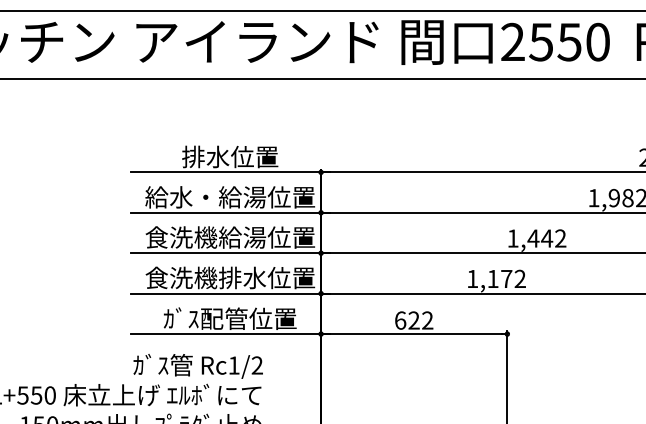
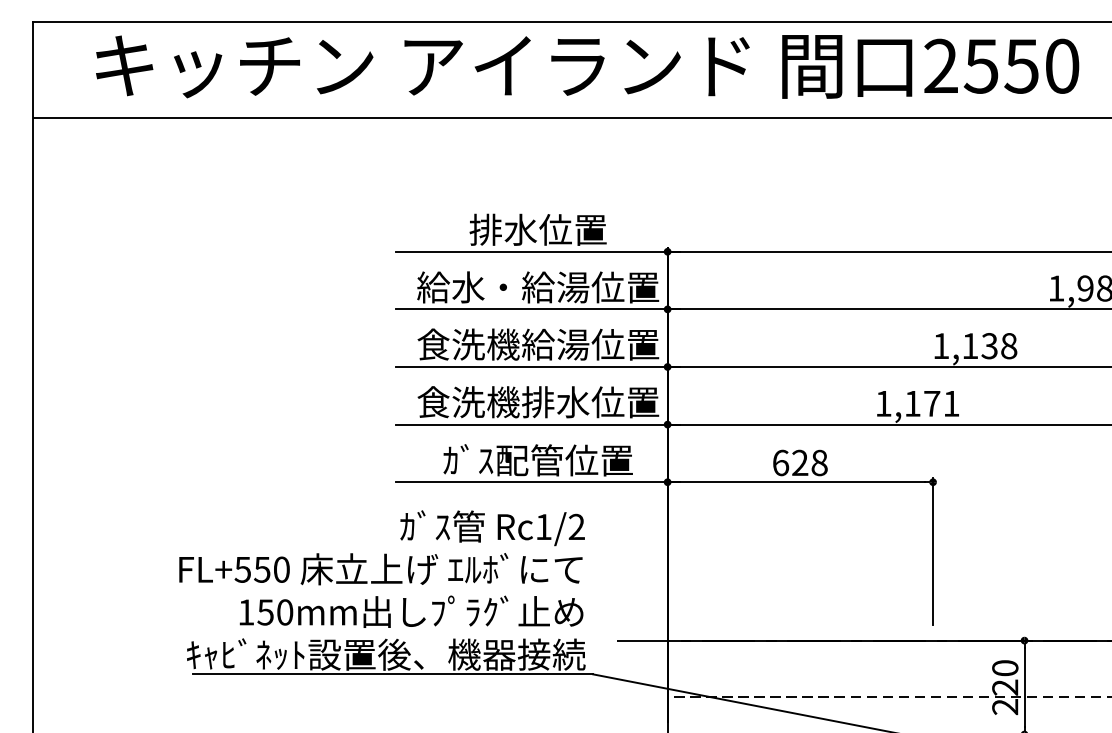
text: (546, 238) -> (989, 346), 1,442 -> 1,138
text: (520, 278) -> (951, 403), 1,172 -> 1,171
text: (427, 320) -> (819, 462), 622 -> 628

